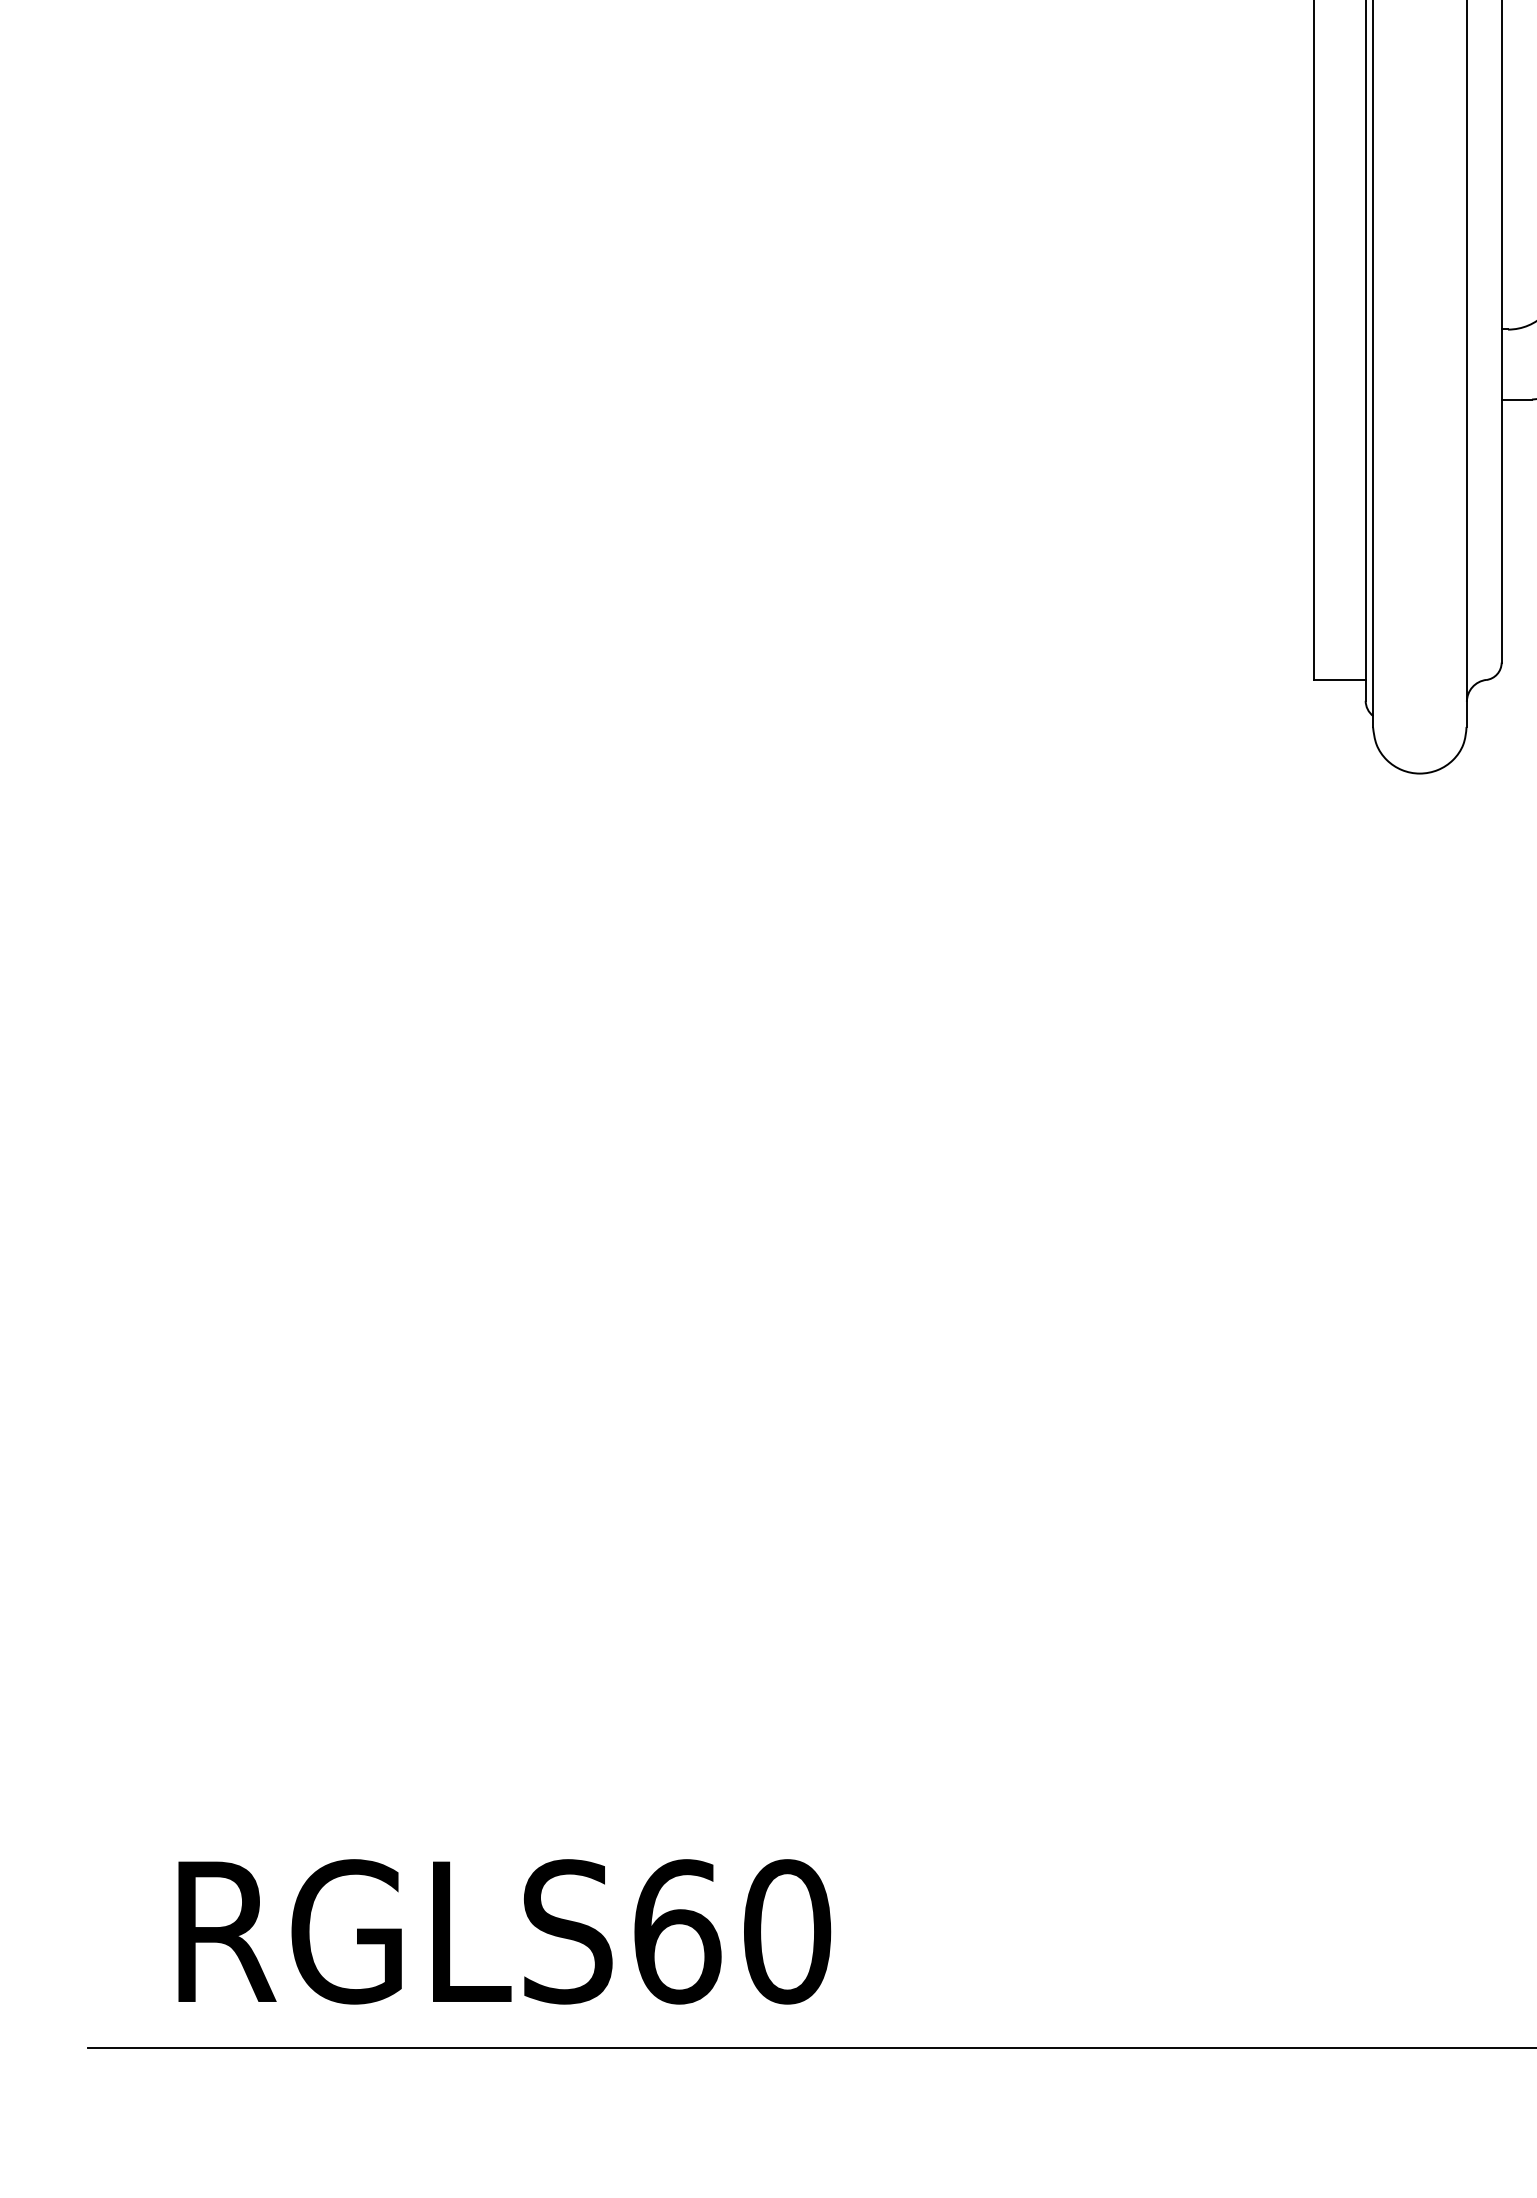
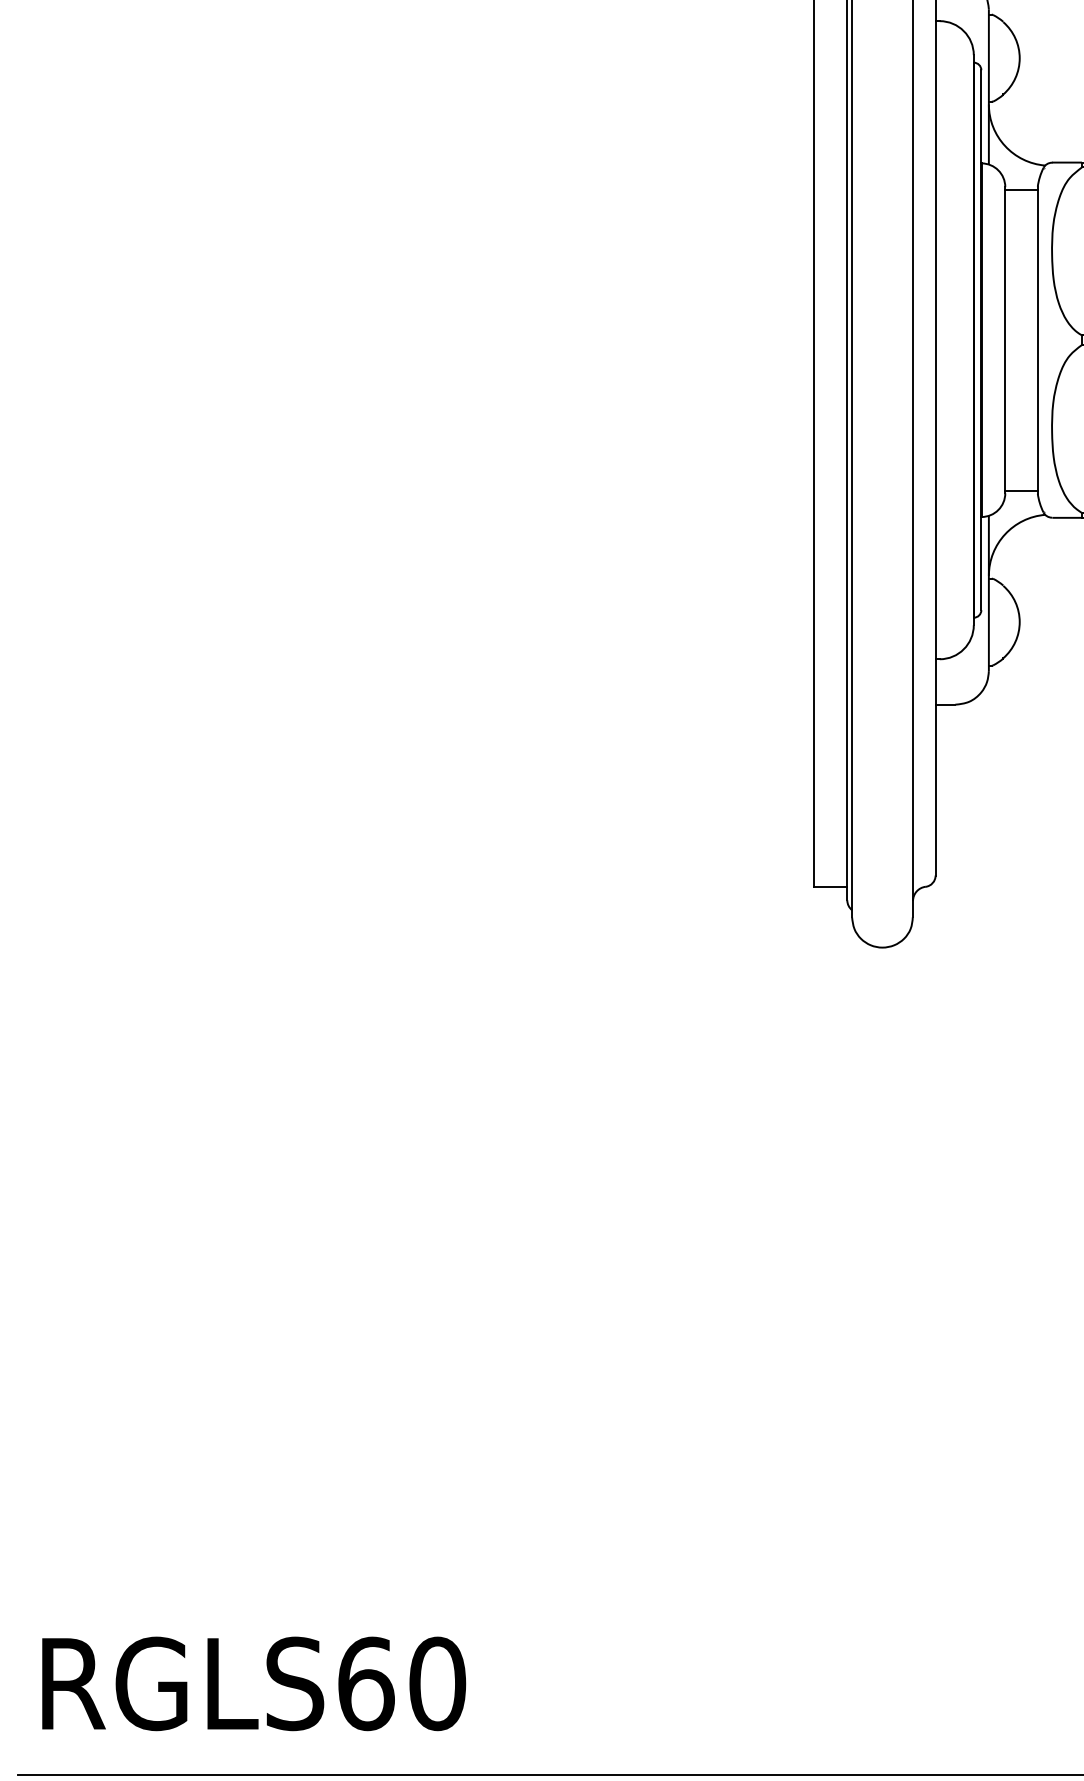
text: (505, 1931) -> (254, 1683), moved

